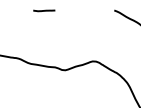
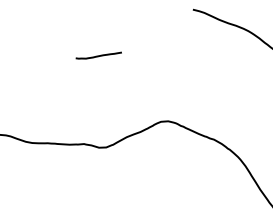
line: (44, 10) -> (99, 55), moved

